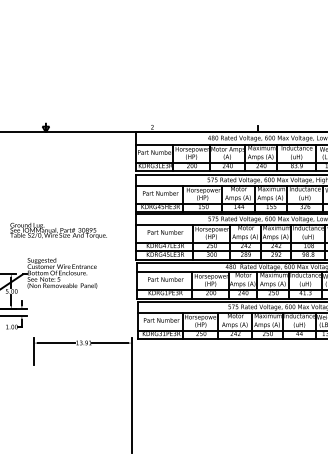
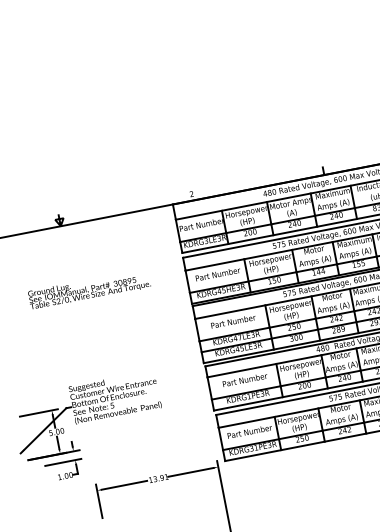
text: (58, 230) -> (89, 289), moved

